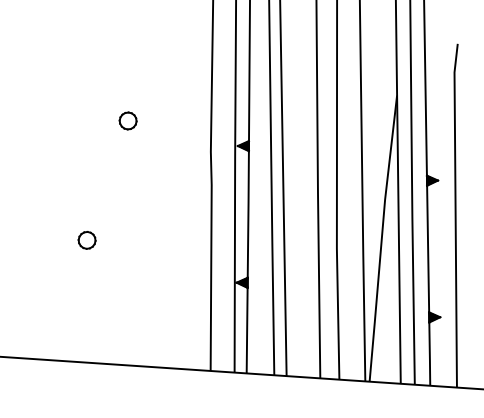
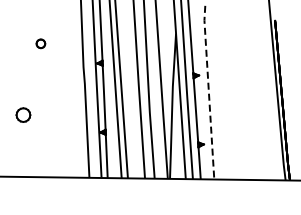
part: (127, 120) -> (40, 43), moved
line: (454, 213) -> (208, 91), solid -> dashed
part: (87, 240) -> (23, 115), size x1.6

